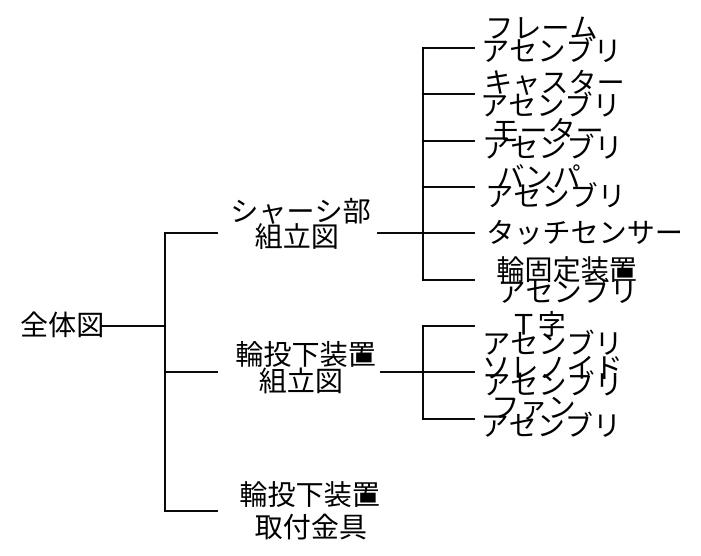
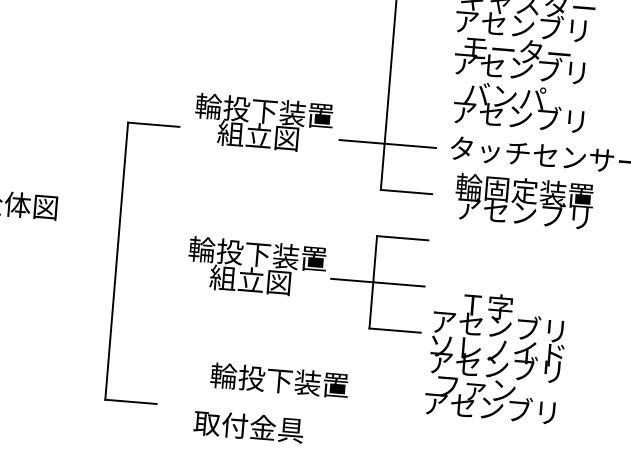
line: (448, 94) -> (421, 7), removed
line: (448, 140) -> (417, 53), removed
line: (448, 187) -> (414, 100), removed
text: (300, 210) -> (264, 110), シャーシ部 -> 輪投下装置
line: (133, 326) -> (88, 212), removed
line: (190, 372) -> (141, 263), removed
text: (551, 373) -> (496, 356), moved
text: (309, 493) -> (279, 380), moved

